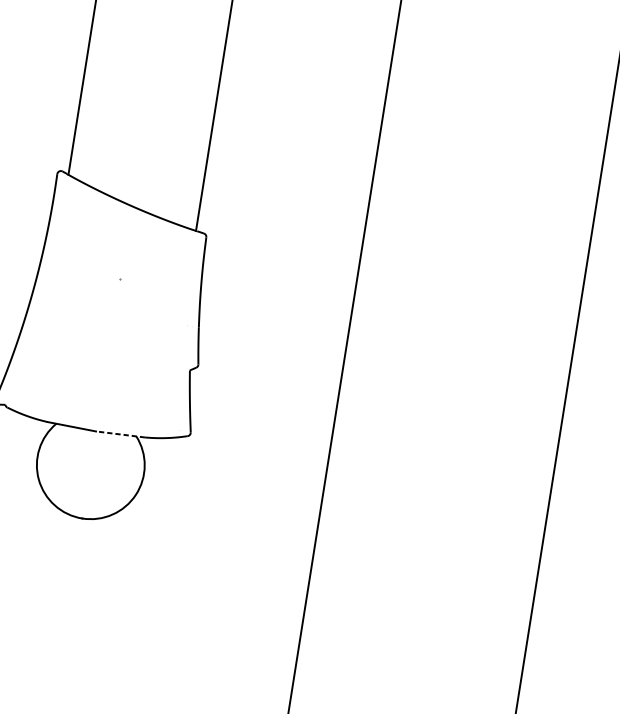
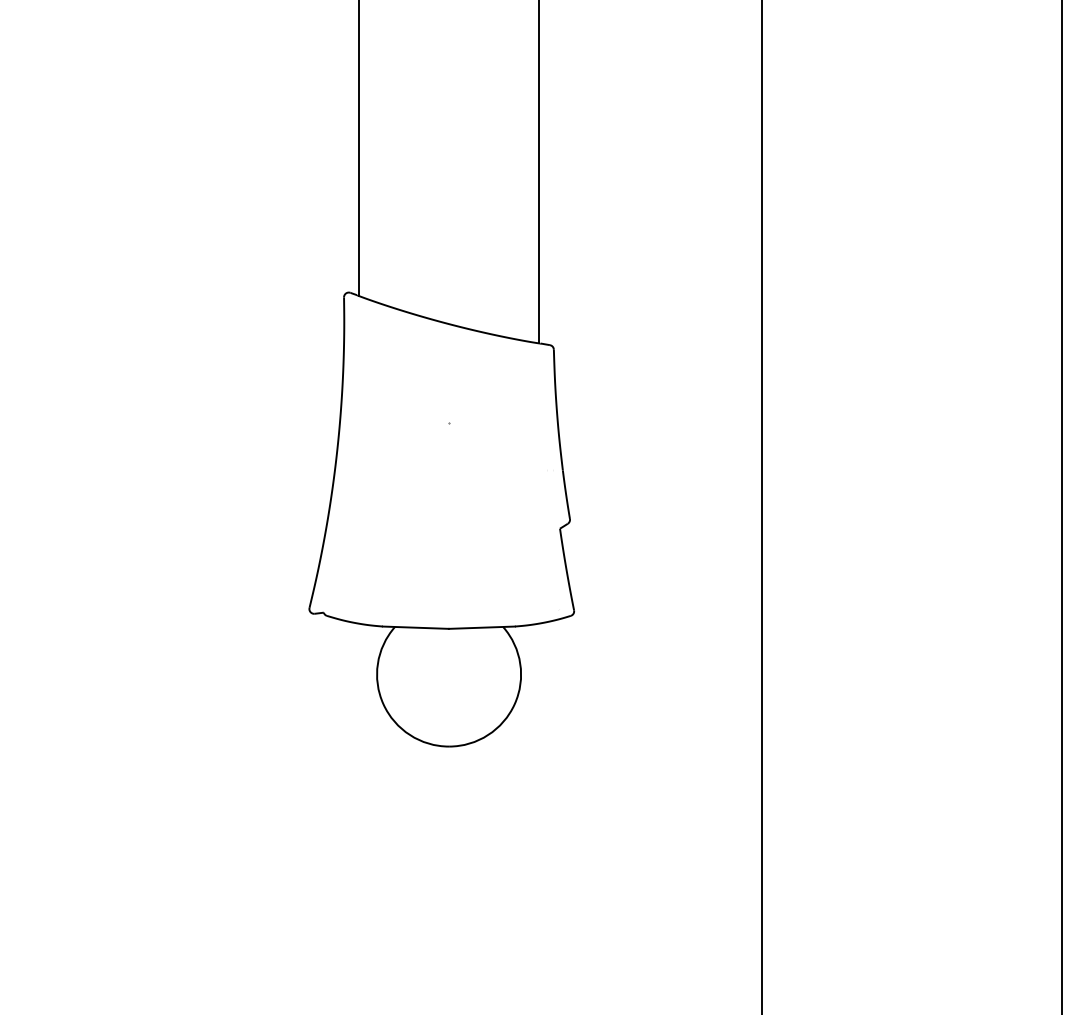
line: (120, 434) -> (481, 627), dashed -> solid

